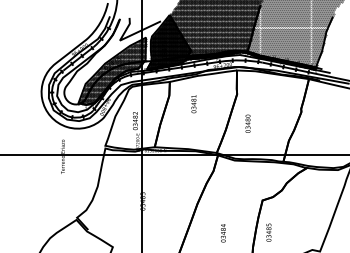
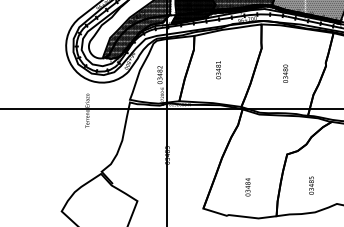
text: (193, 104) -> (218, 70), moved
text: (247, 123) -> (285, 73), moved
text: (268, 232) -> (311, 185), moved

